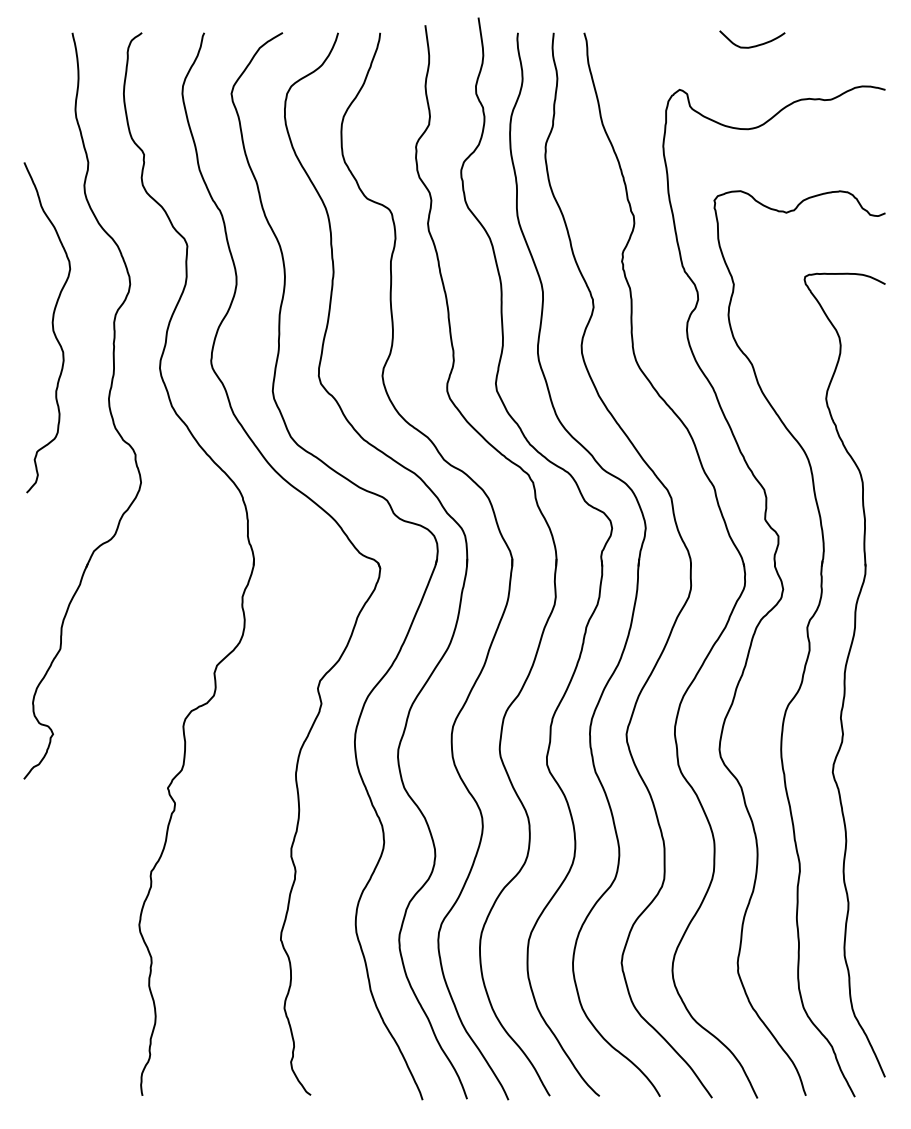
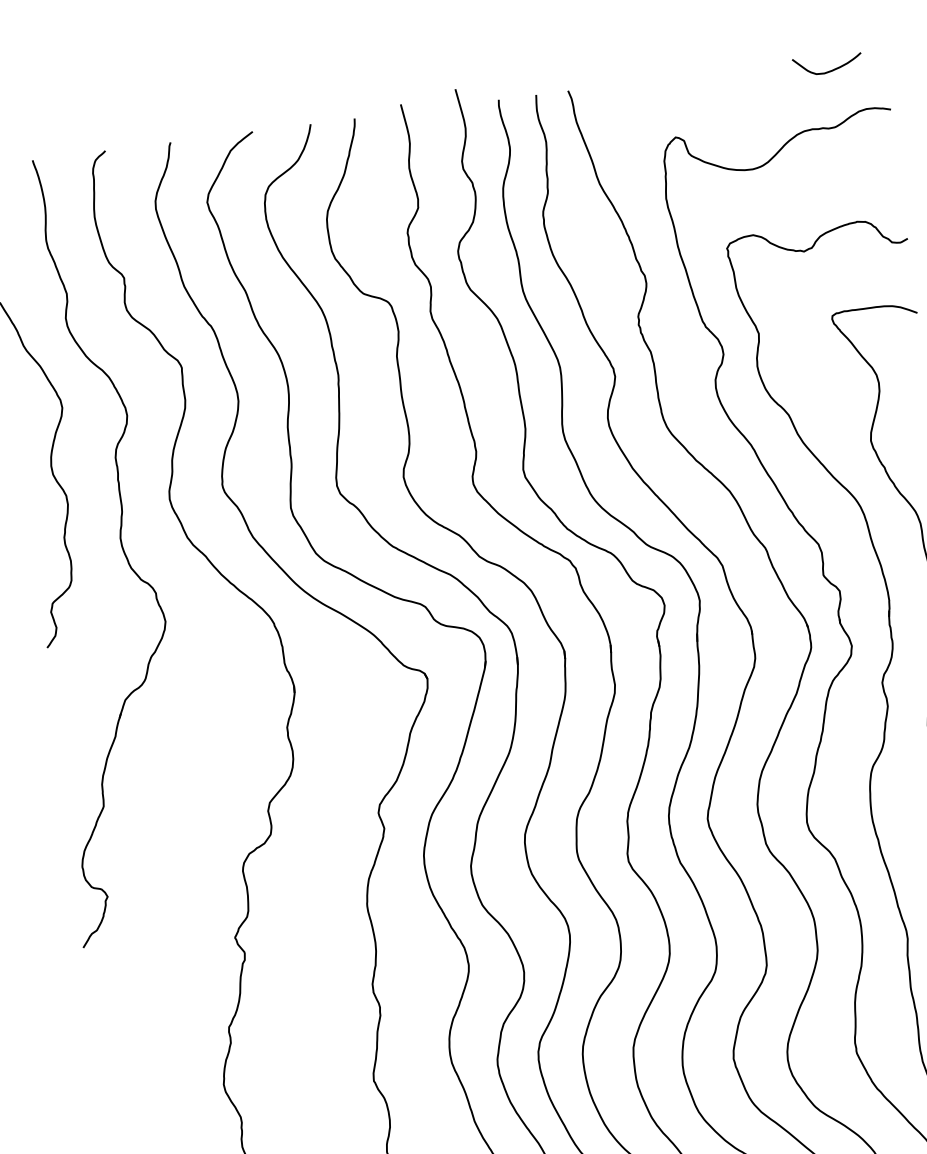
curve: (753, 45) -> (829, 70), moved

